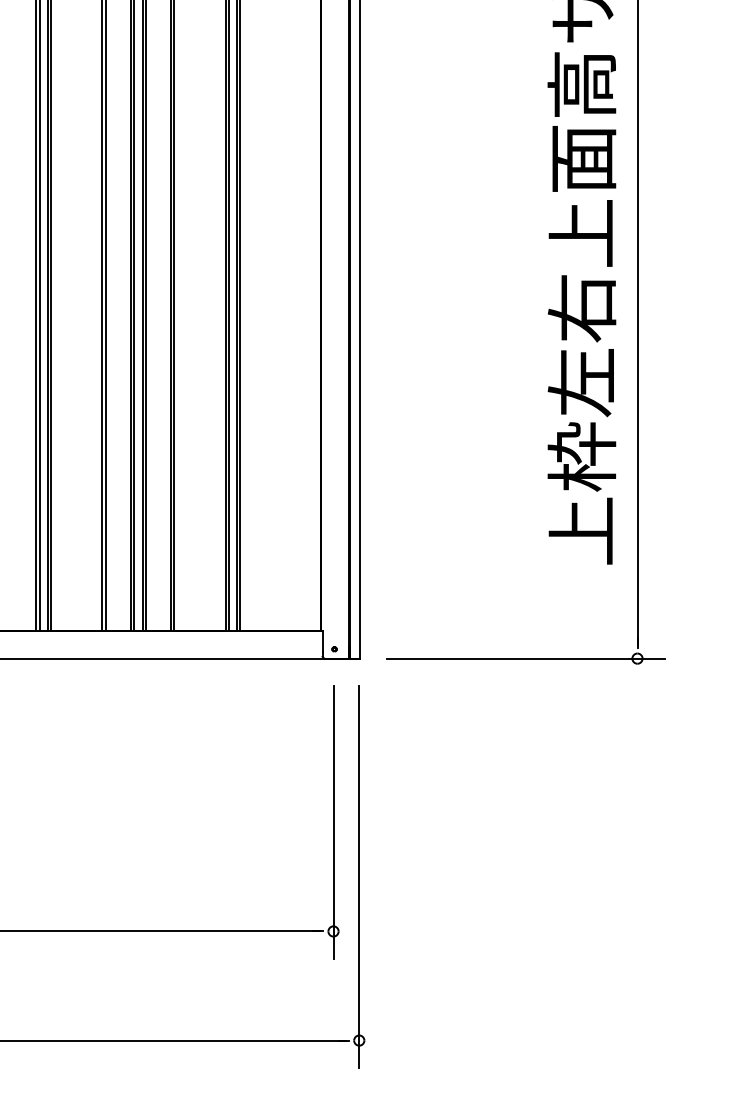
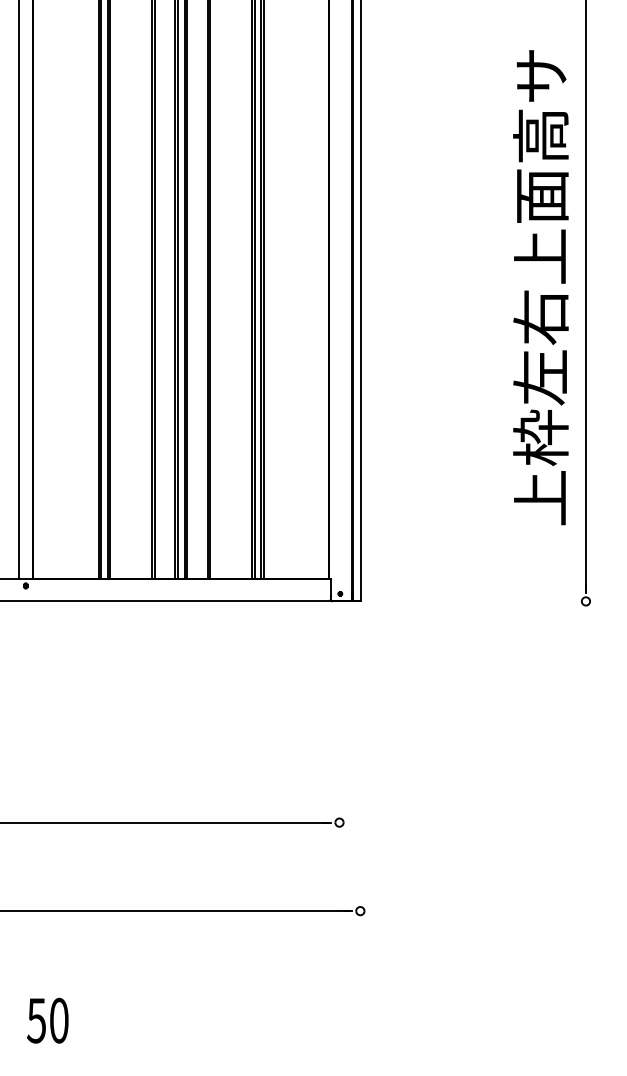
line: (525, 658) -> (495, 601), removed
line: (333, 821) -> (339, 733), removed
line: (359, 877) -> (360, 778), removed

